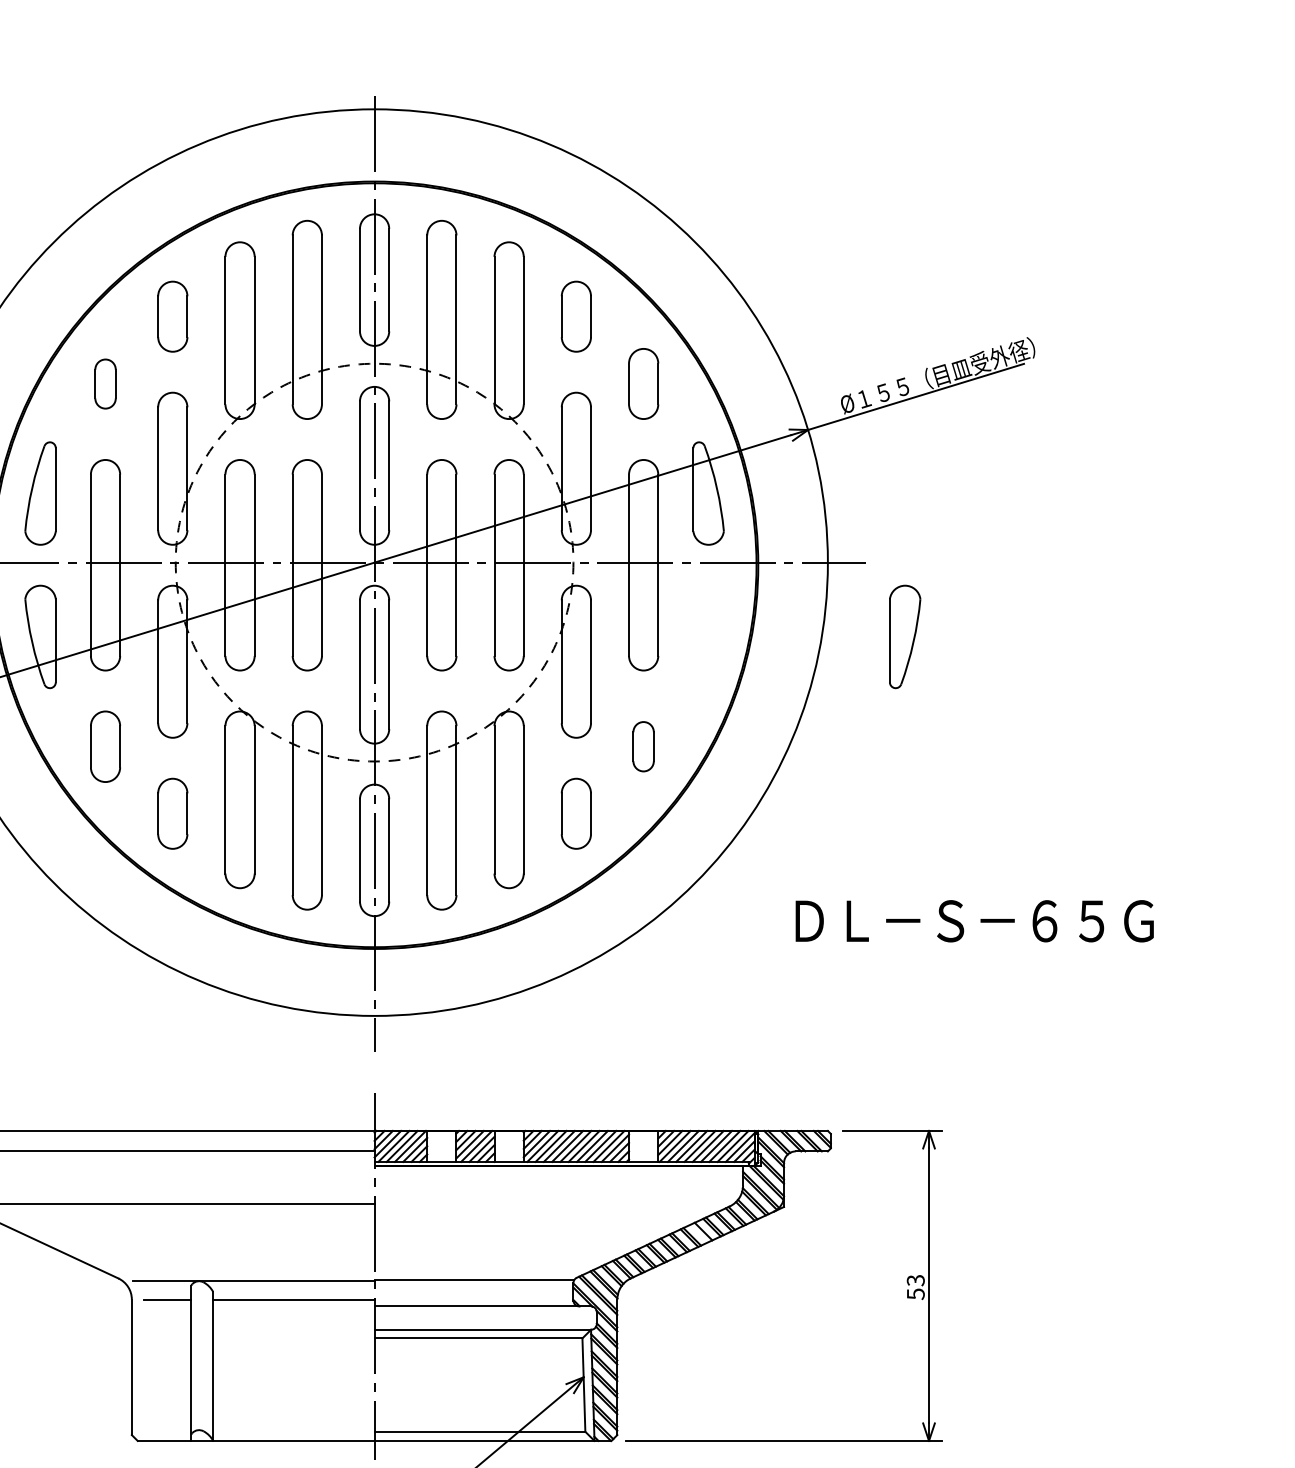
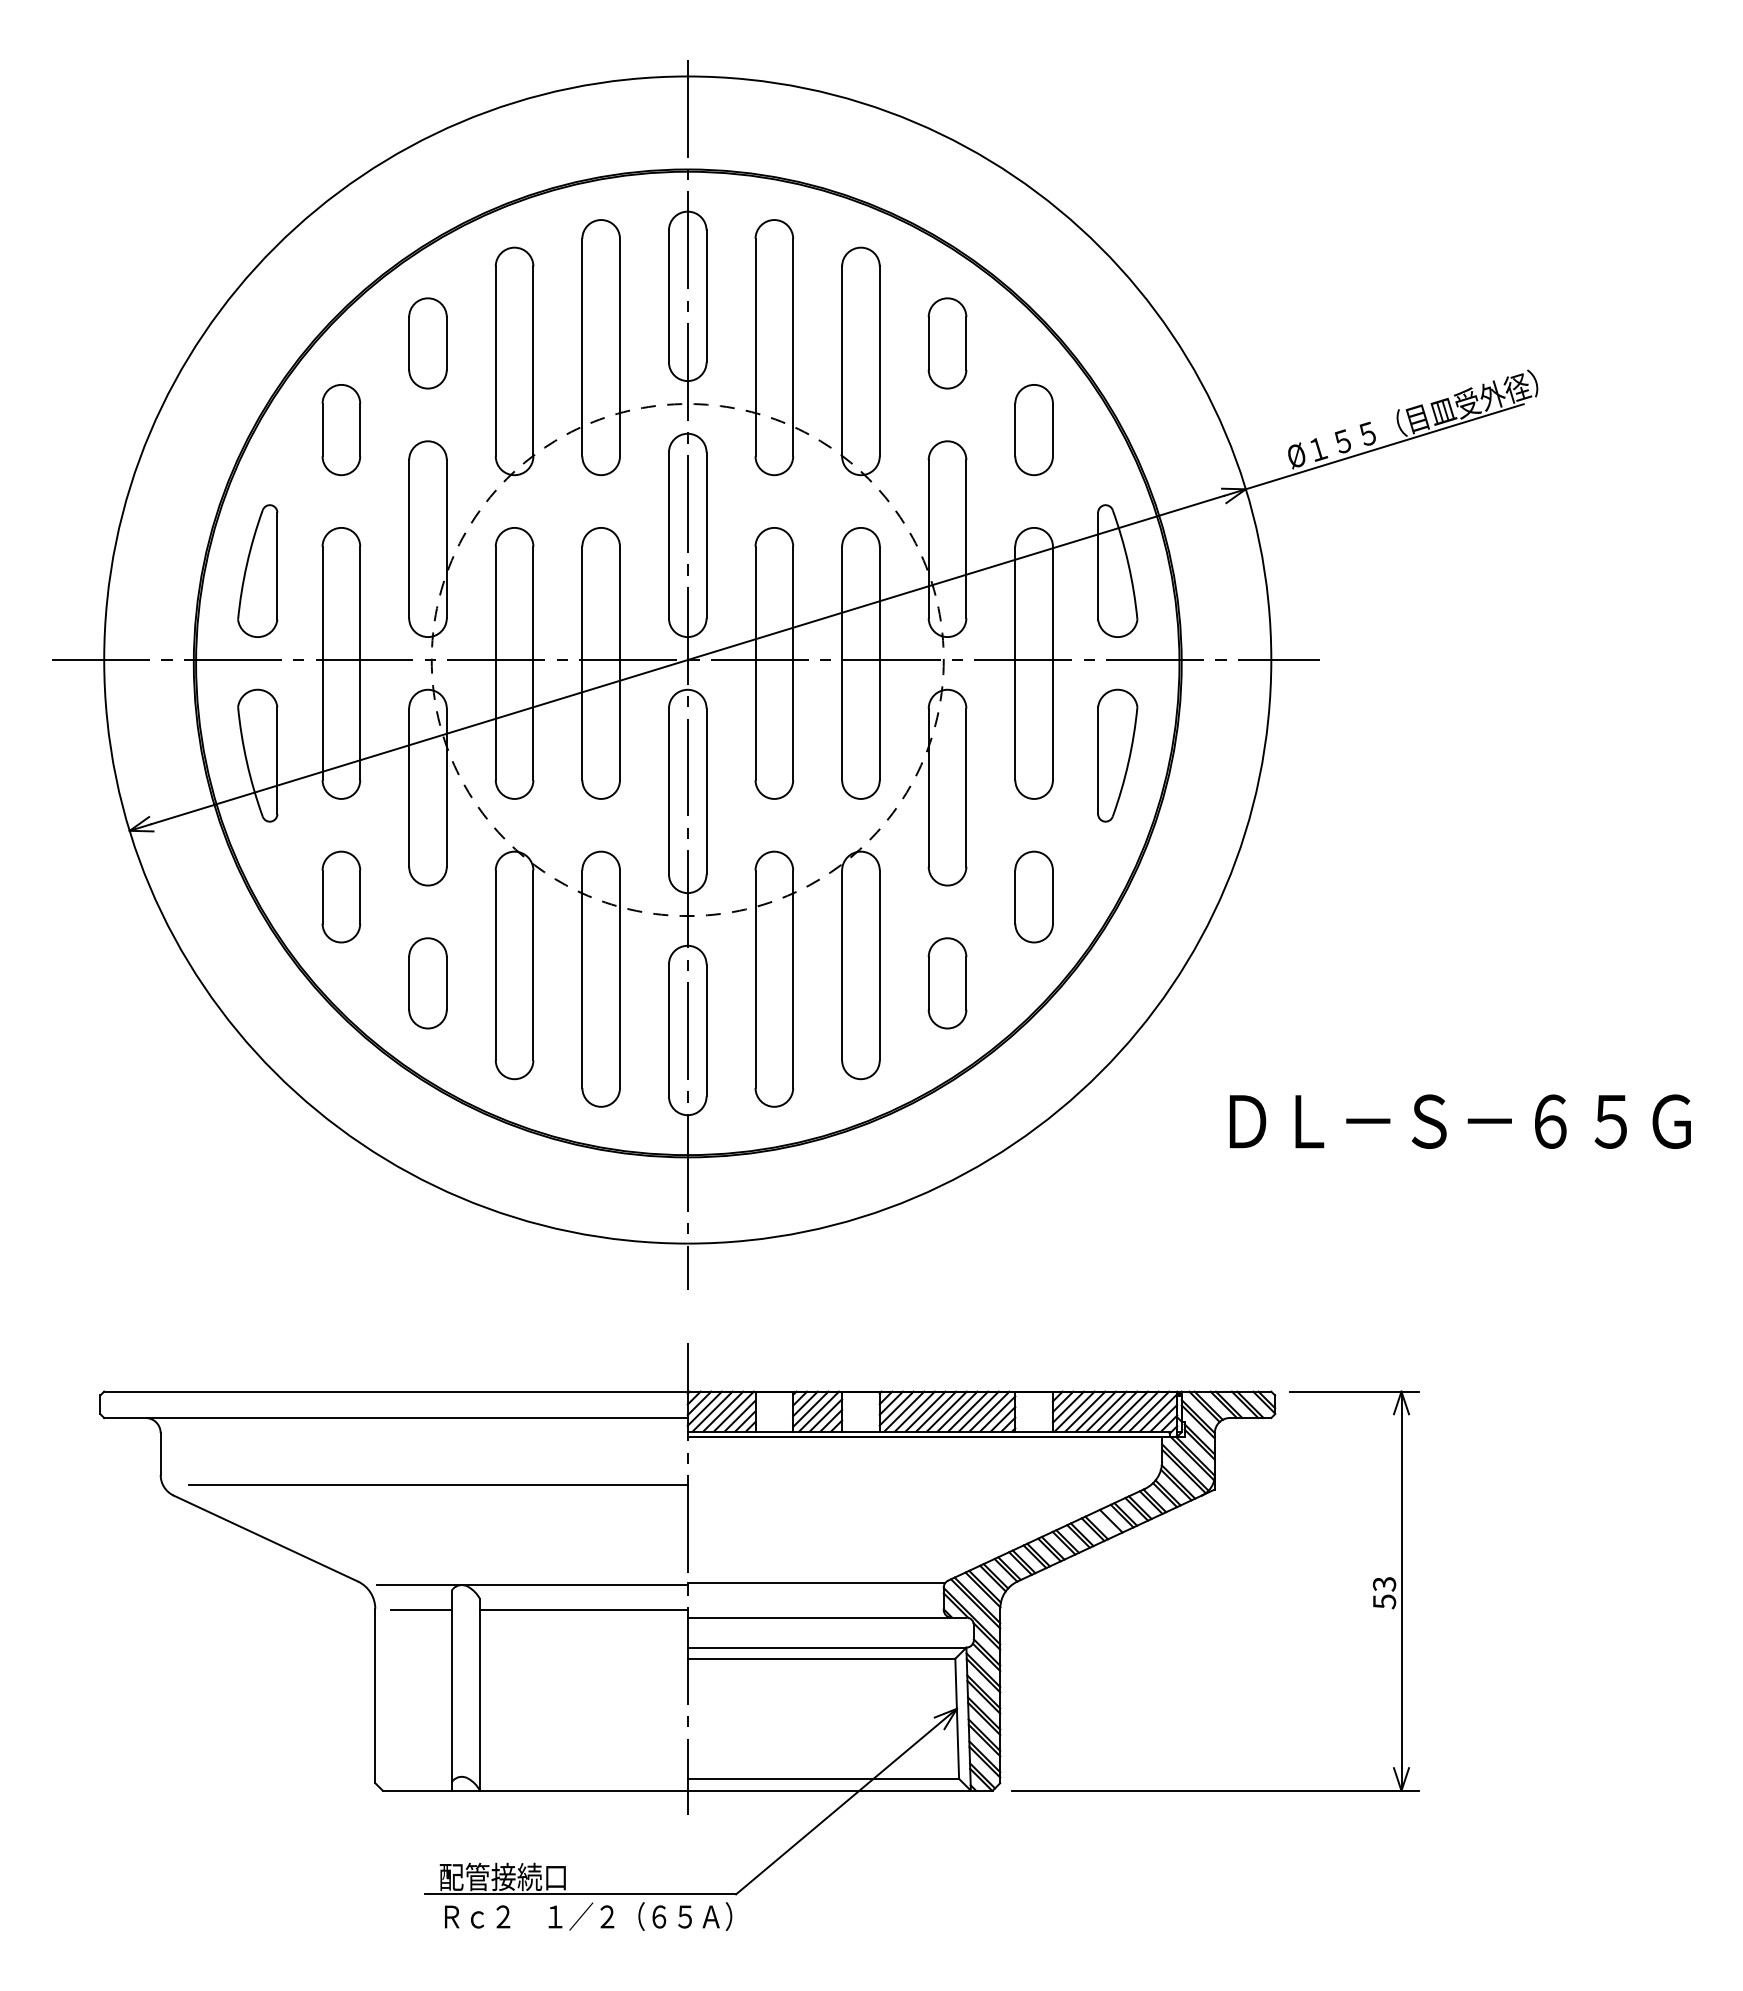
part: (105, 384) -> (341, 430), size x1.43
part: (904, 636) -> (1117, 755), moved
part: (643, 746) -> (1033, 896), size x1.43

